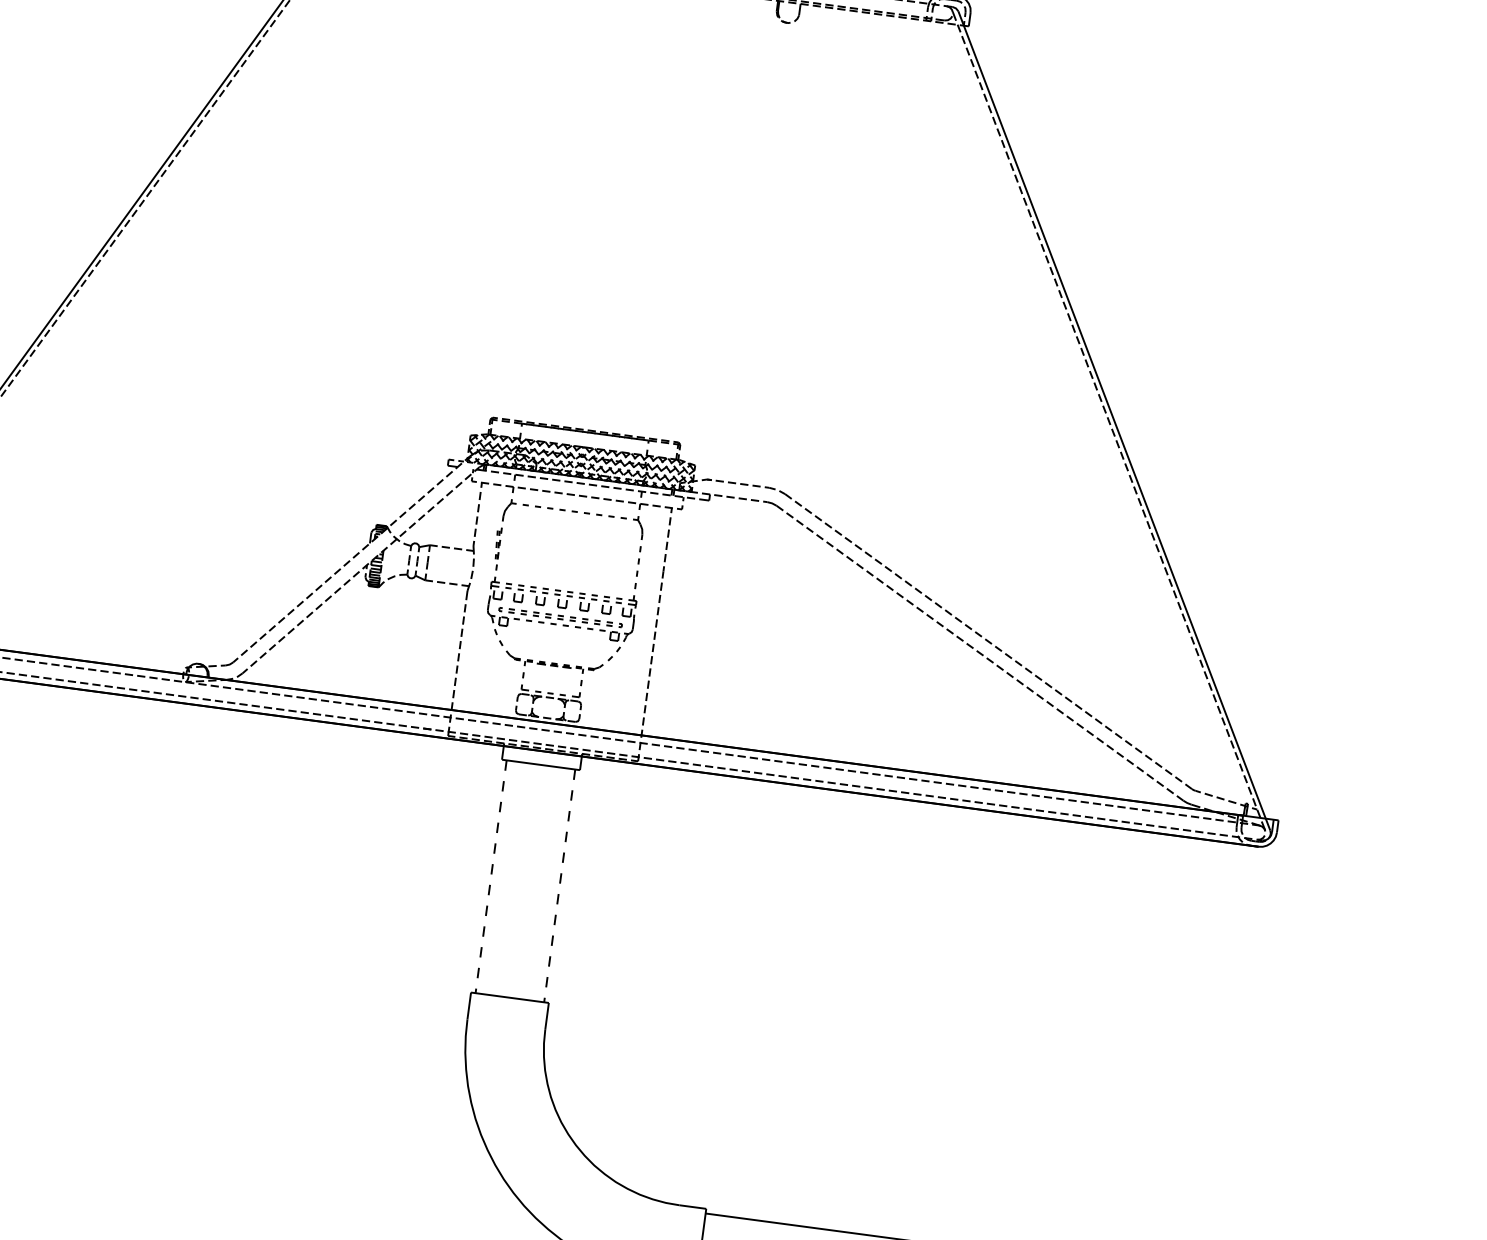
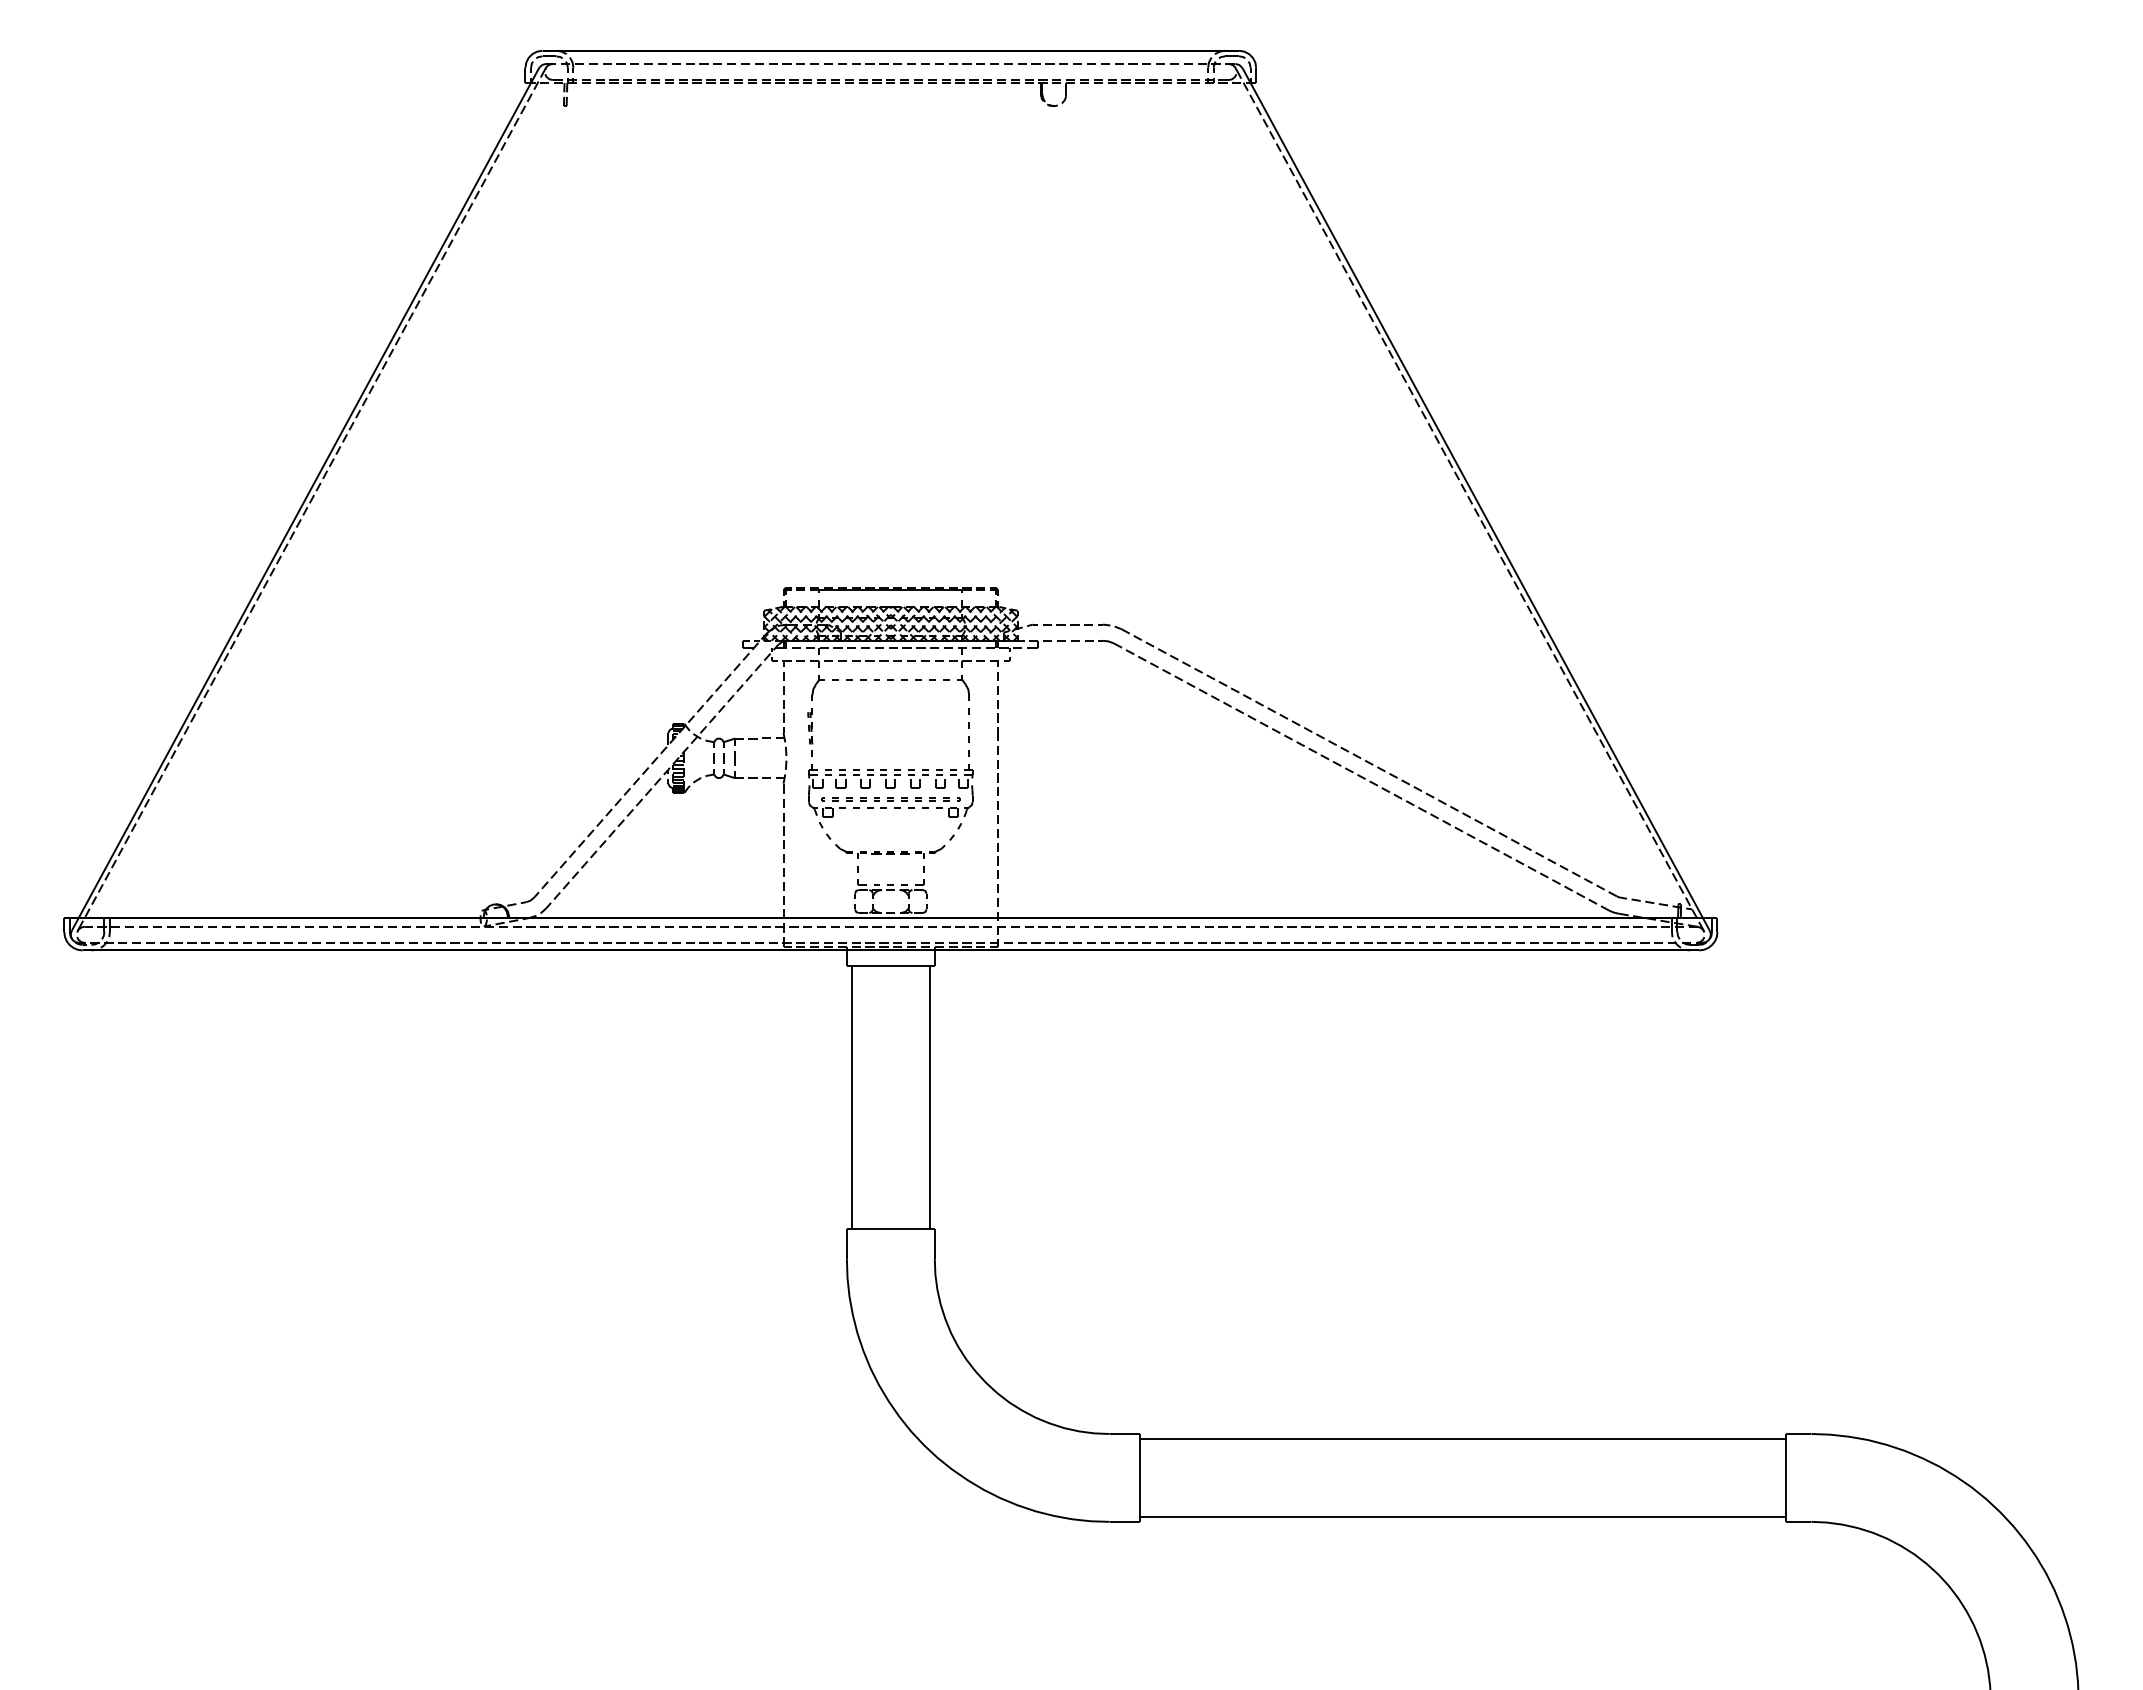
line: (491, 876) -> (852, 1097), dashed -> solid
line: (559, 886) -> (929, 1097), dashed -> solid

